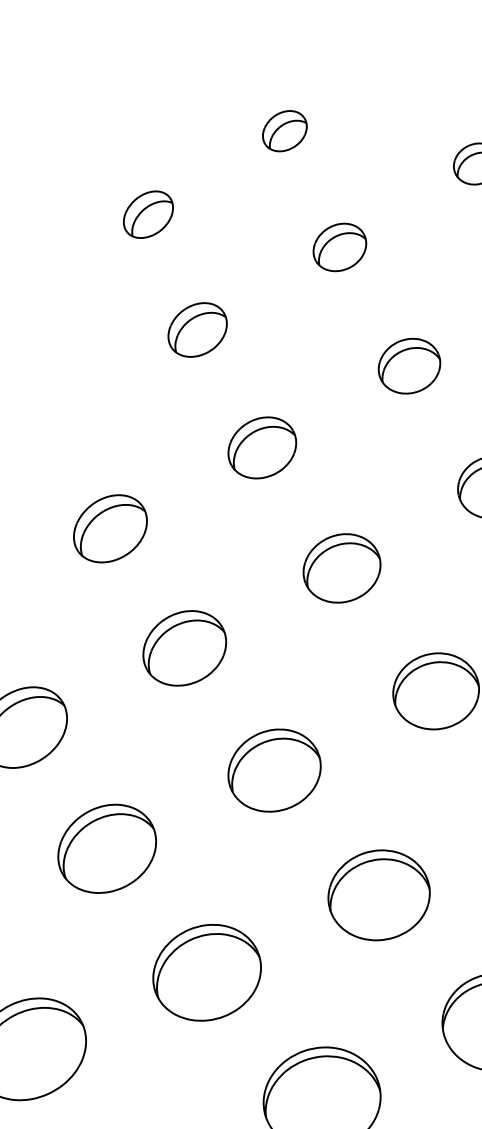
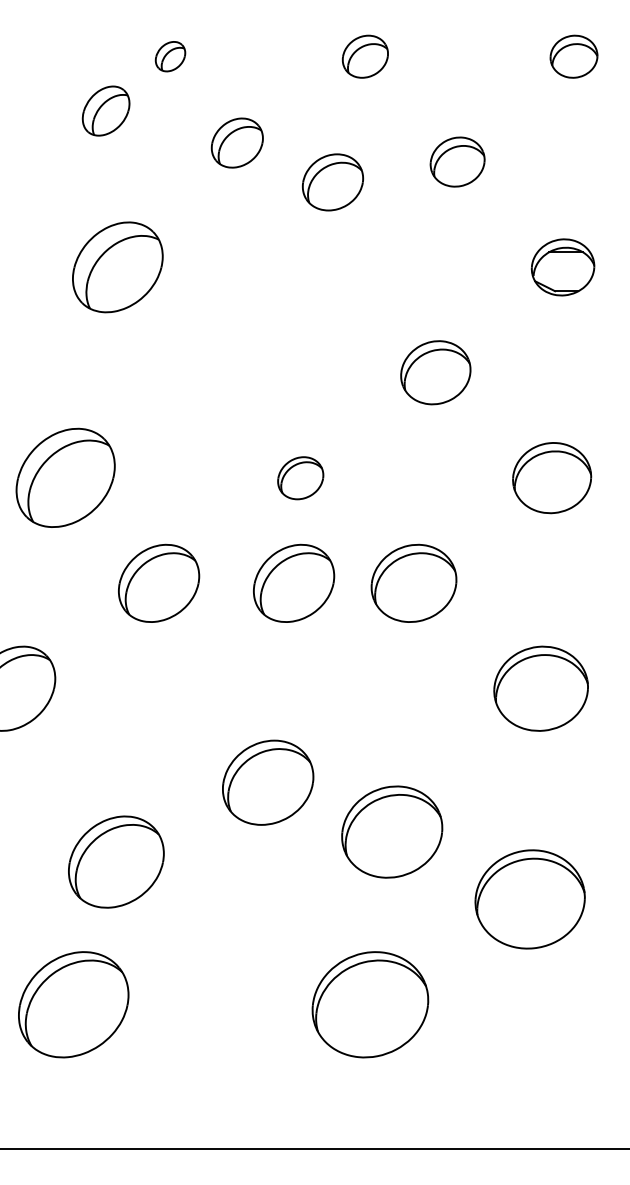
part: (284, 130) -> (170, 56), size x0.7
part: (147, 214) -> (105, 110), moved
part: (339, 246) -> (236, 142), moved
part: (198, 330) -> (118, 267), size x1.6
part: (409, 366) -> (332, 182), moved
part: (262, 447) -> (201, 372), removed
part: (110, 529) -> (65, 478), size x1.4
part: (341, 568) -> (300, 478), size x0.6
part: (318, 670) -> (294, 582), added
part: (275, 770) -> (268, 782), moved
part: (107, 848) -> (116, 861), moved
part: (379, 894) -> (392, 831), moved
part: (206, 972) -> (235, 899), removed

